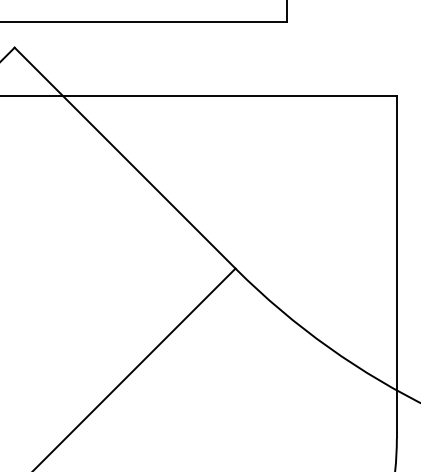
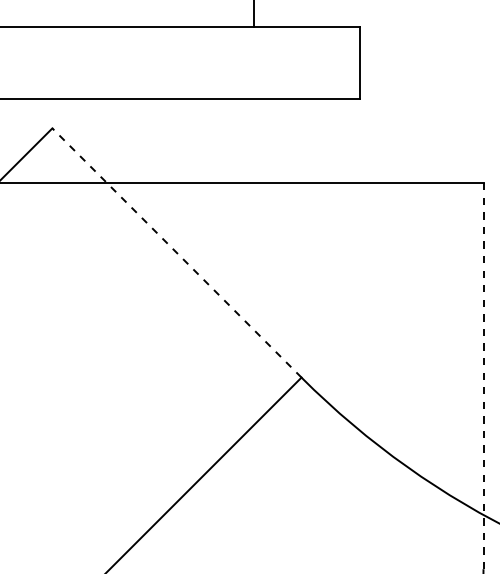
line: (124, 157) -> (176, 252), solid -> dashed
line: (396, 266) -> (483, 375), solid -> dashed

